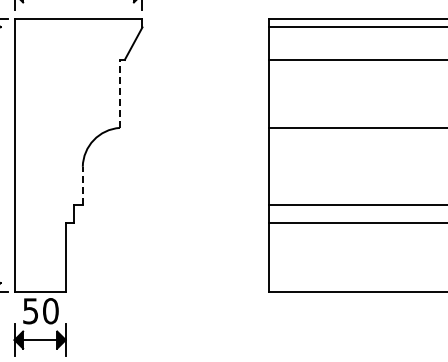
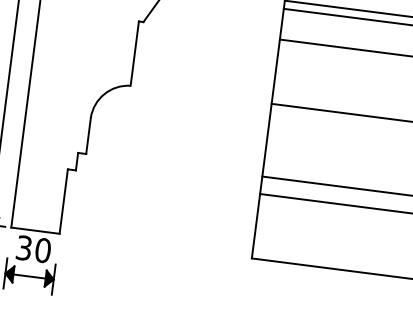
line: (120, 93) -> (135, 53), dashed -> solid
line: (82, 185) -> (88, 135), dashed -> solid
text: (30, 310) -> (24, 247), 50 -> 30

